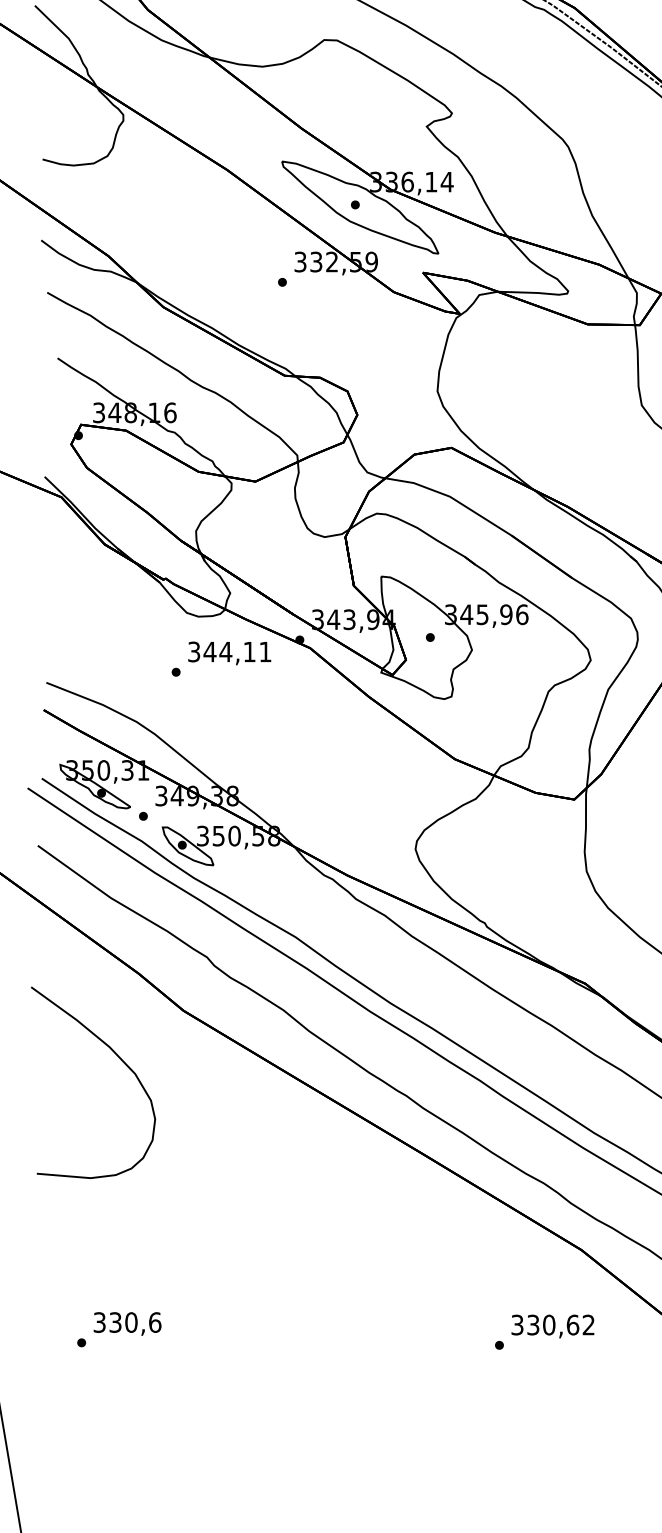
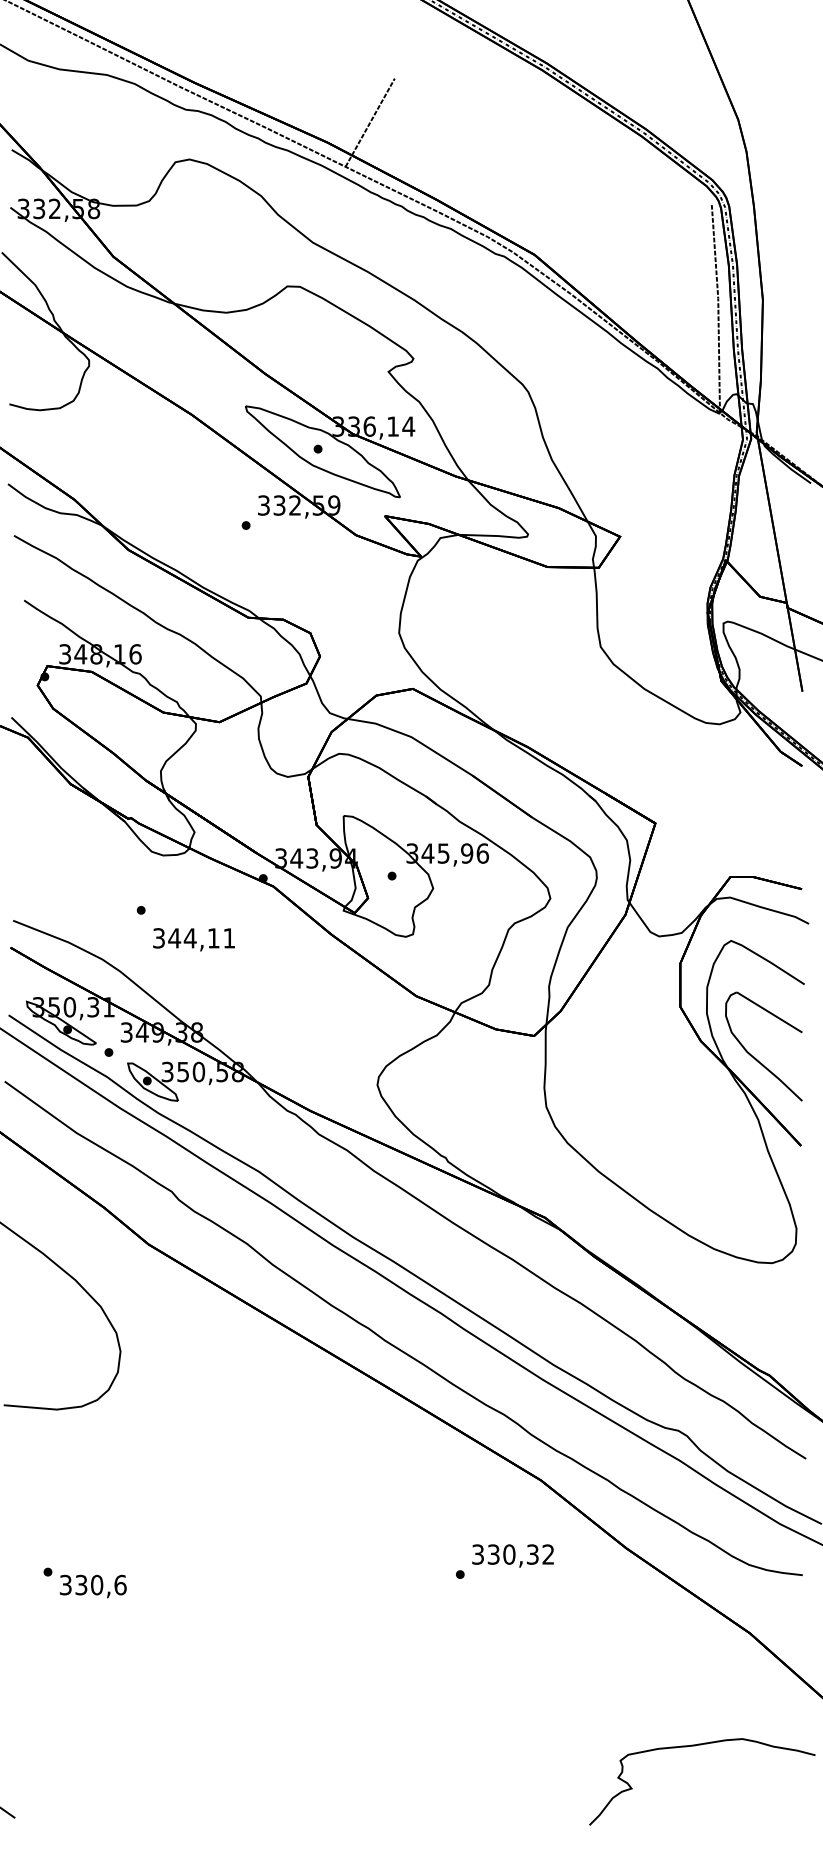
text: (229, 653) -> (193, 939), moved
text: (127, 1323) -> (93, 1586), moved
text: (572, 1324) -> (532, 1554), 330,62 -> 330,32

